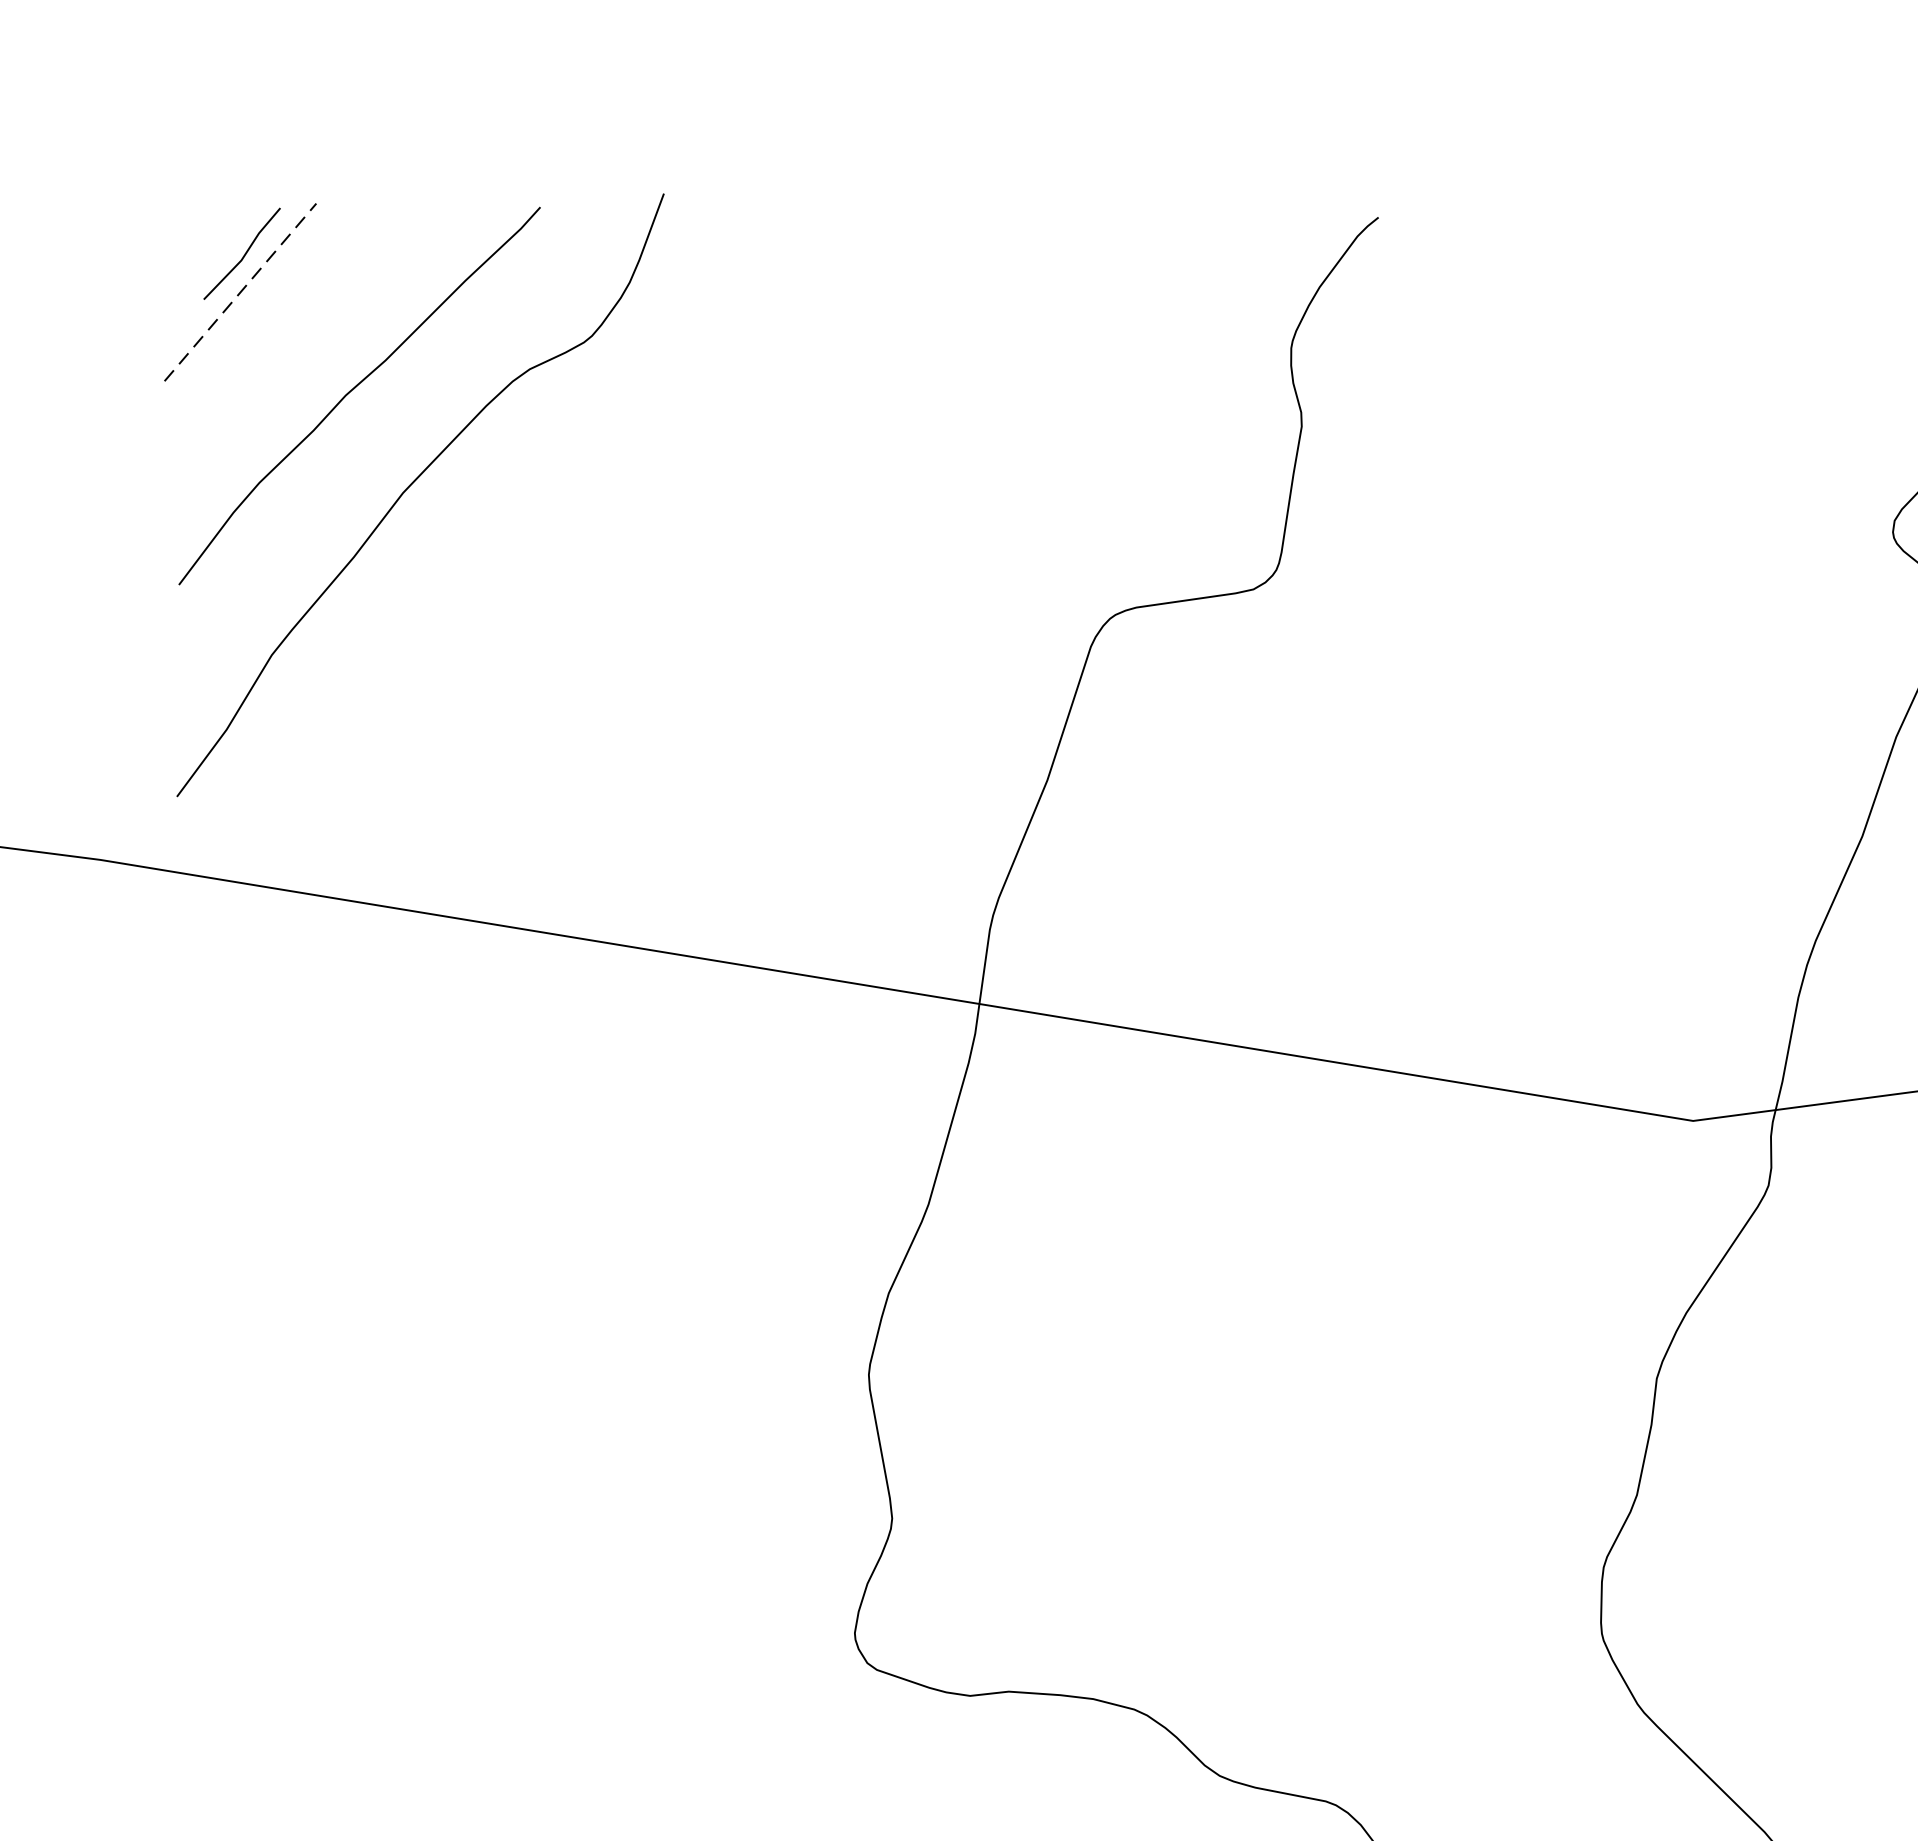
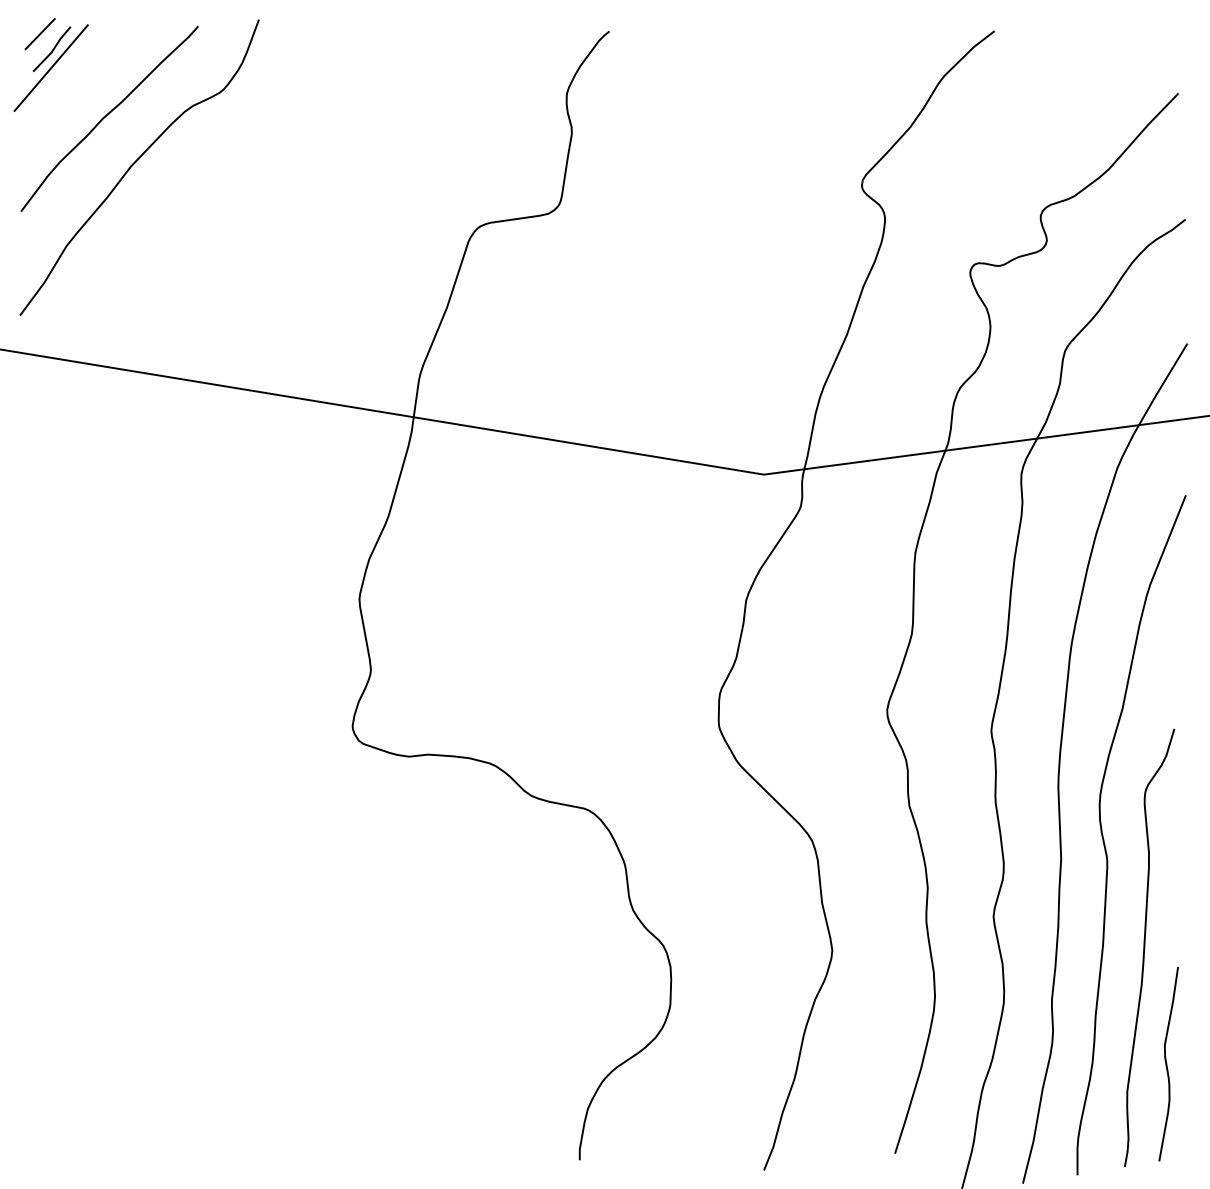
line: (216, 221) -> (39, 33), added
line: (241, 291) -> (51, 67), dashed -> solid

